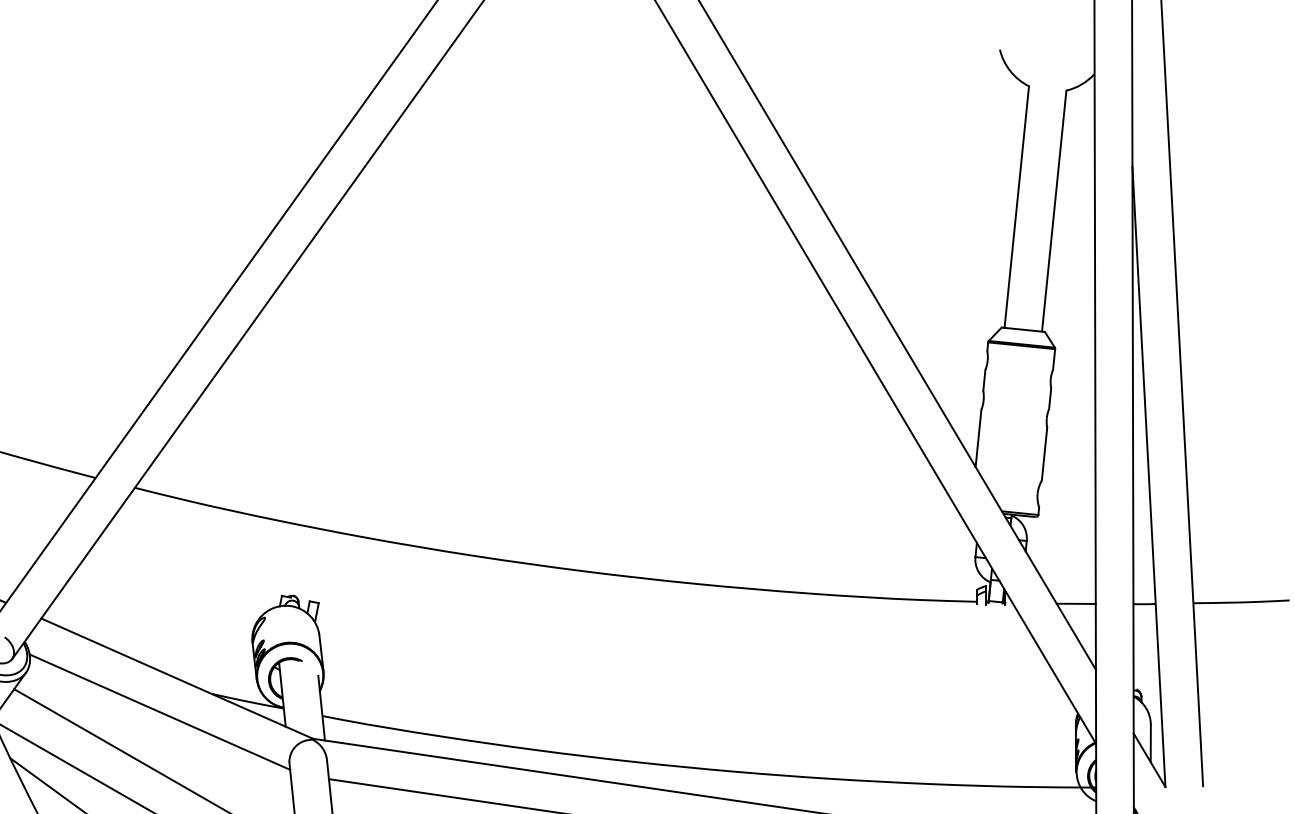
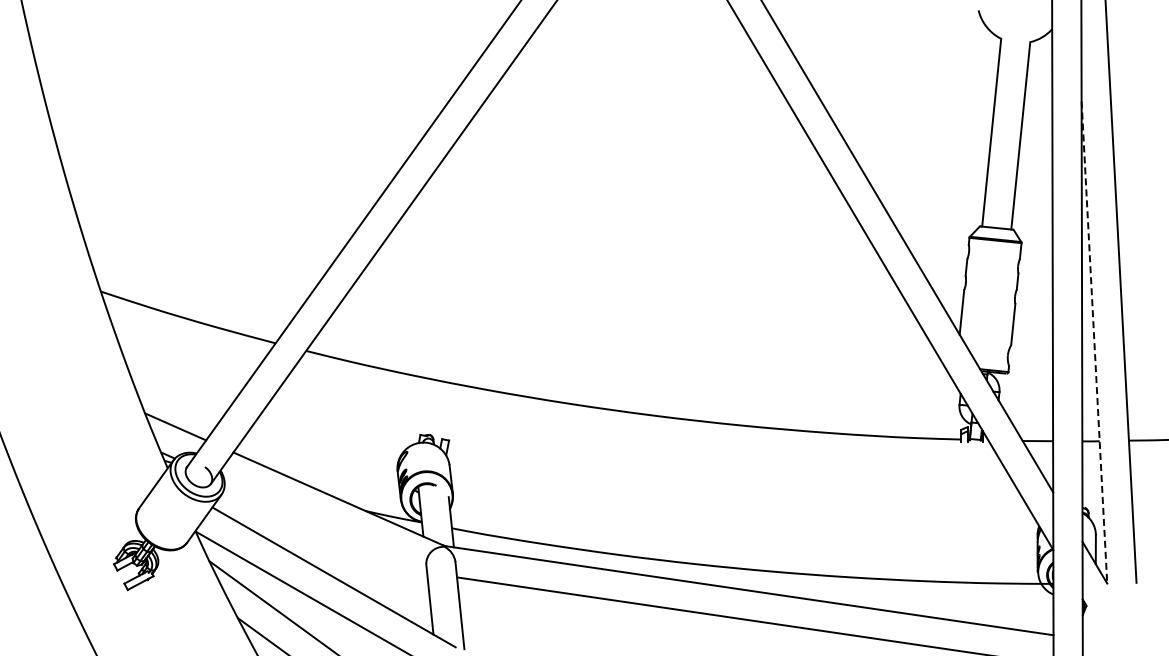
line: (1149, 478) -> (1094, 343), solid -> dashed
line: (159, 712) -> (325, 525), removed

